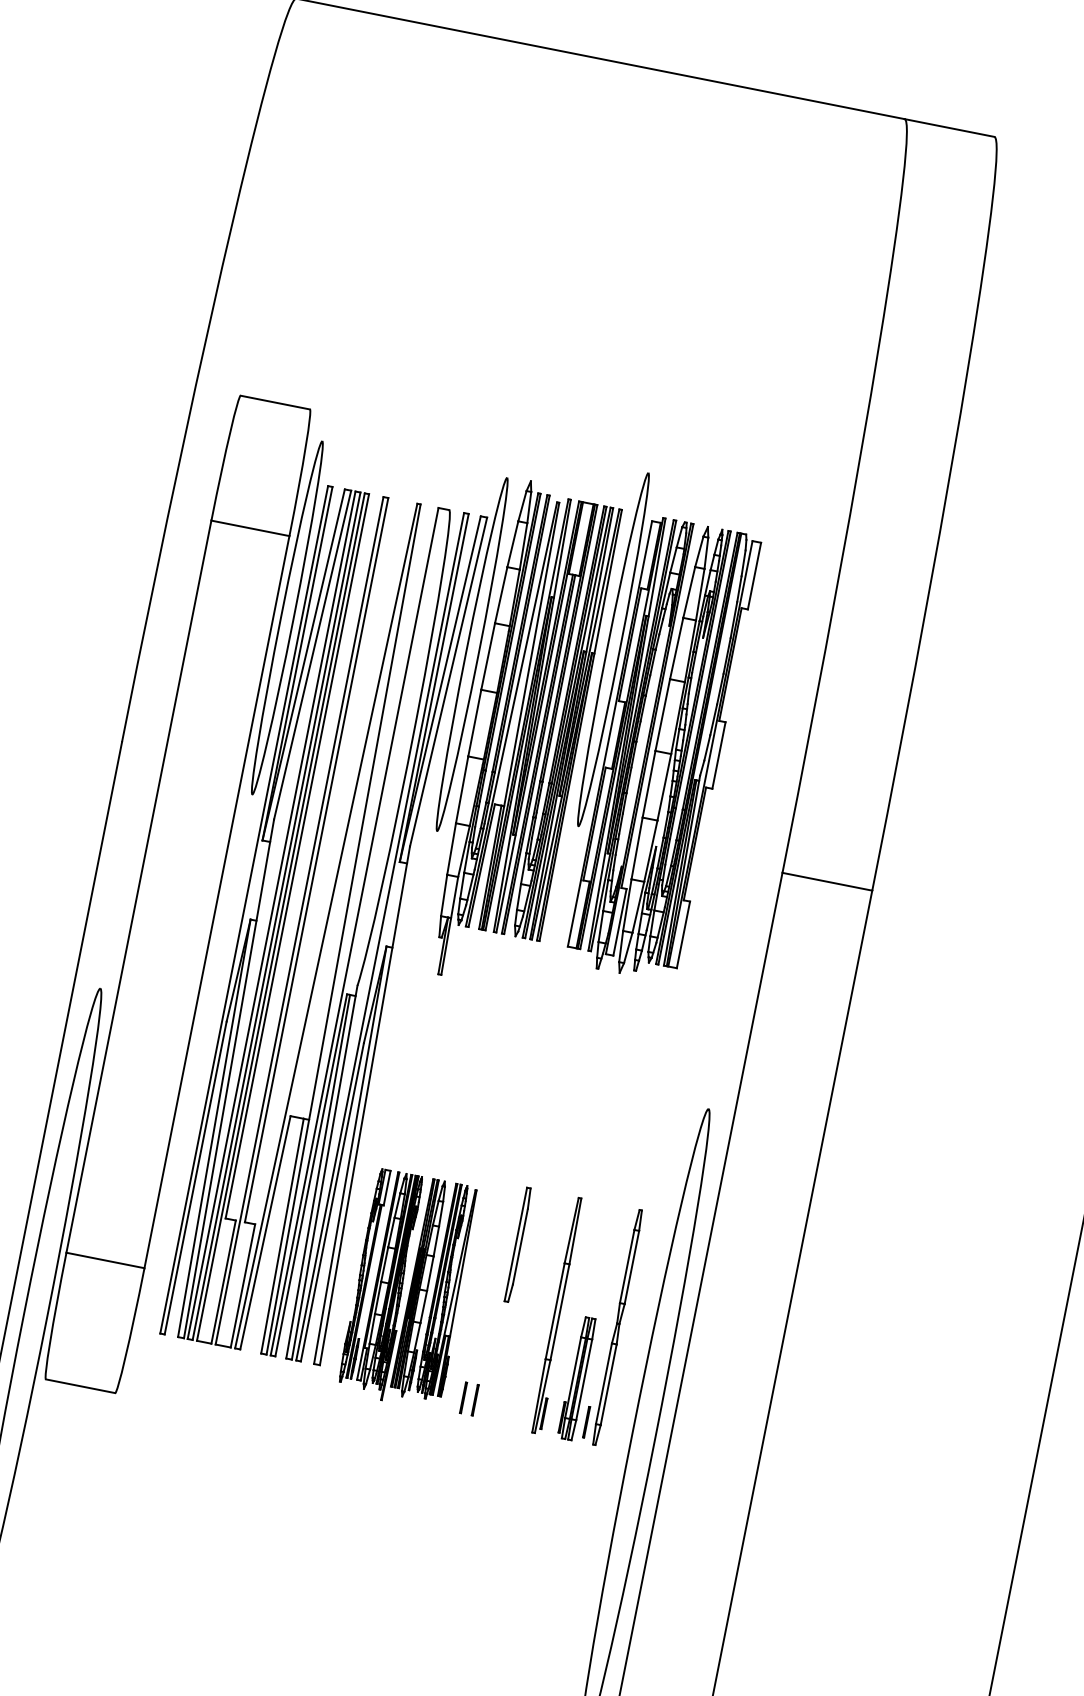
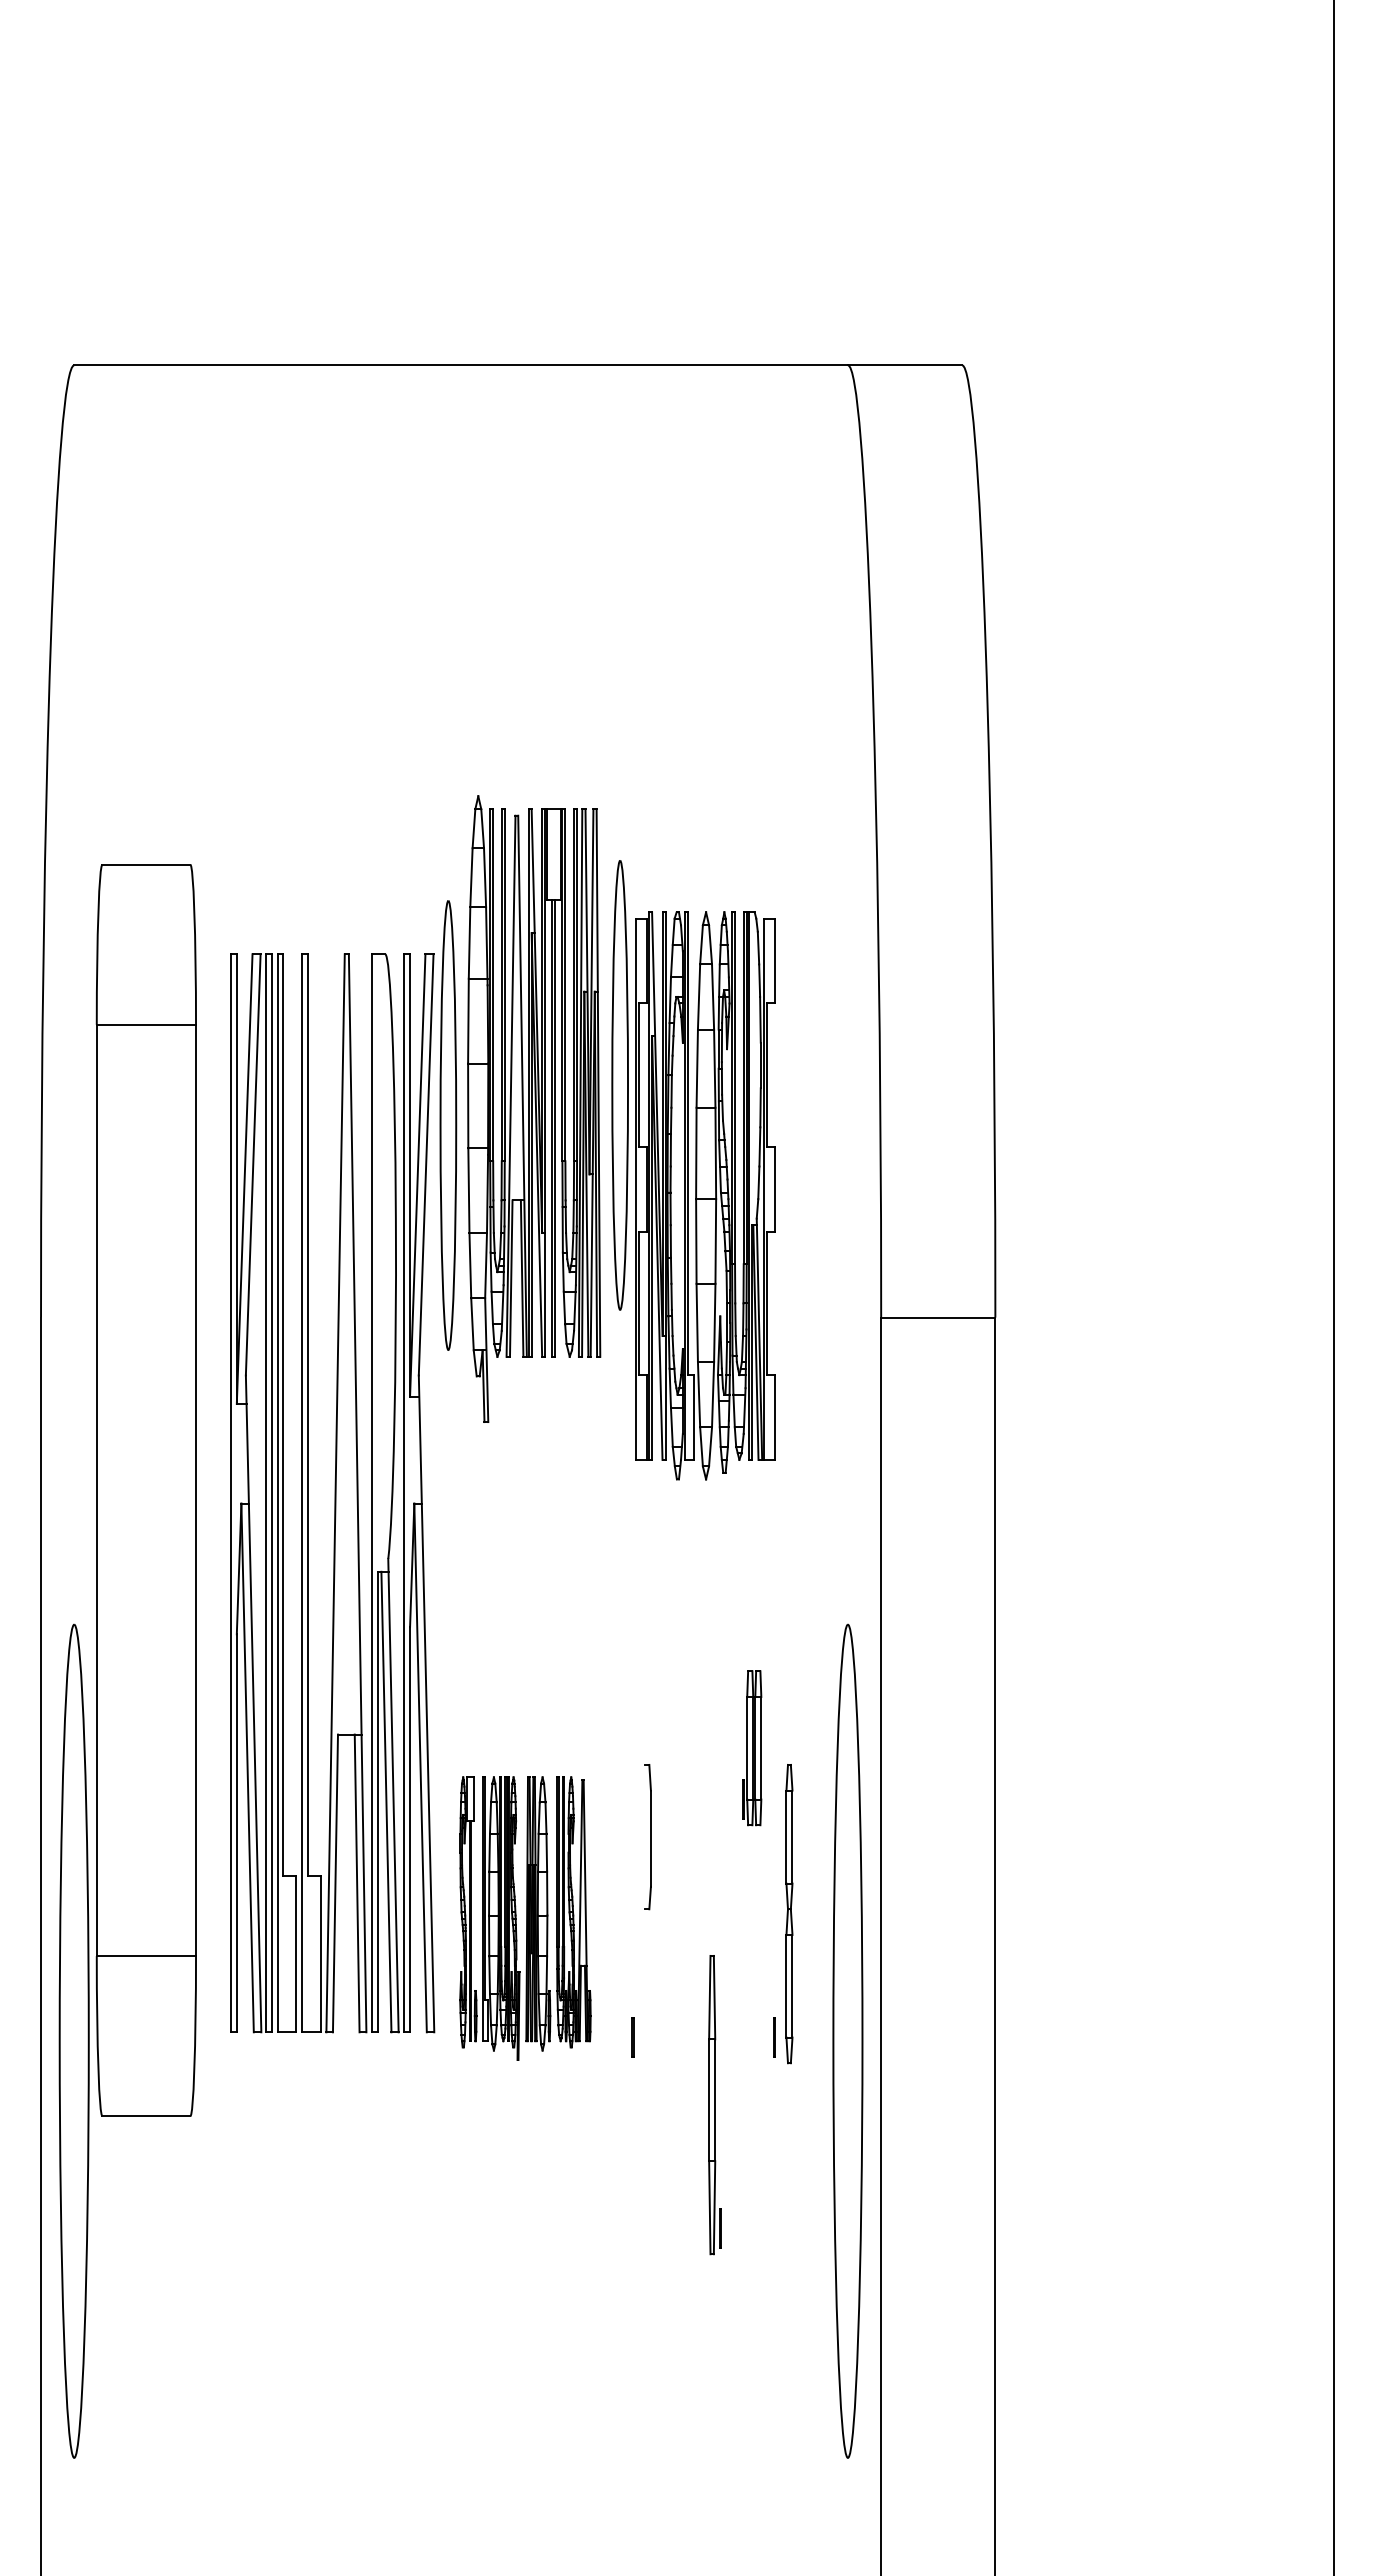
part: (286, 617) -> (212, 1125), removed
part: (526, 735) -> (534, 1108), moved
line: (515, 1243) -> (644, 1836), removed
part: (558, 1316) -> (714, 2105), moved
part: (577, 1378) -> (752, 1748), moved
line: (463, 1397) -> (617, 2037), removed

